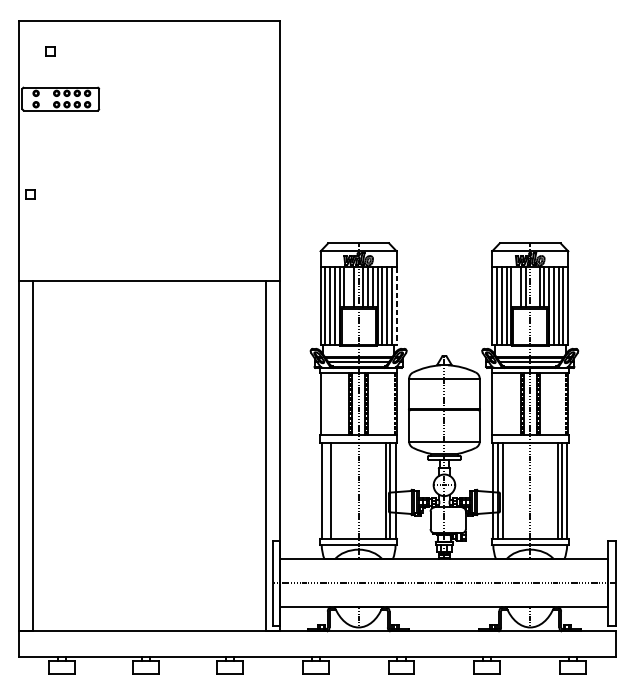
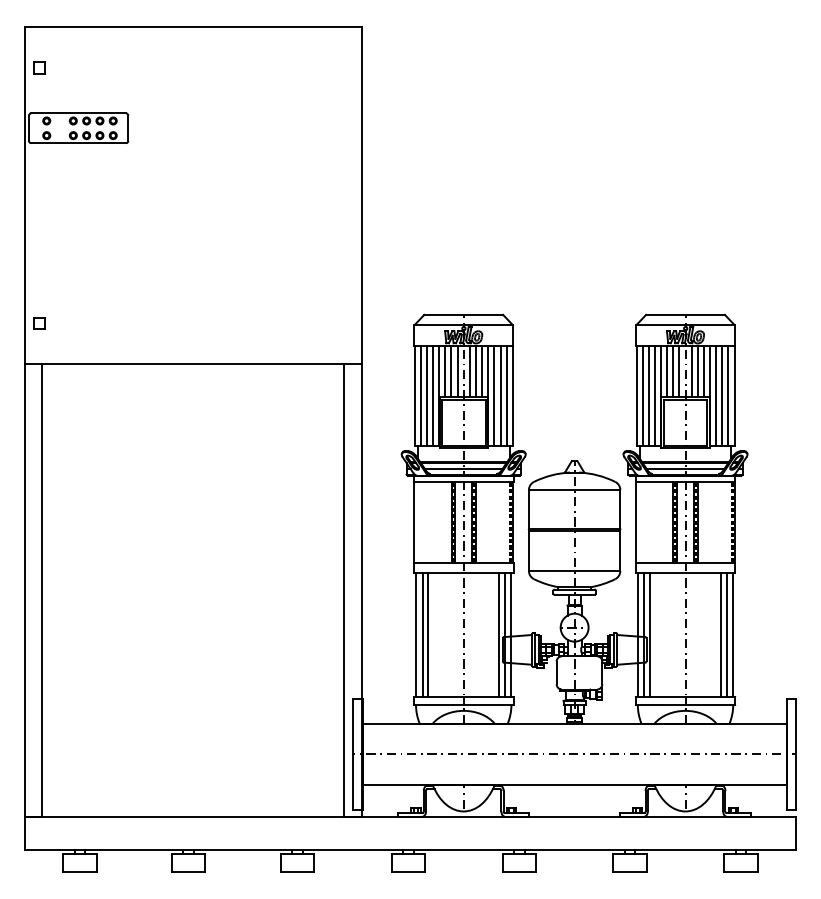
part: (50, 51) -> (39, 67), moved
part: (30, 195) -> (39, 323), moved
line: (349, 287) -> (451, 371), added
line: (516, 287) -> (667, 371), added
line: (534, 287) -> (691, 371), added
line: (396, 306) -> (512, 396), dashed -> solid
line: (326, 490) -> (422, 634), added

